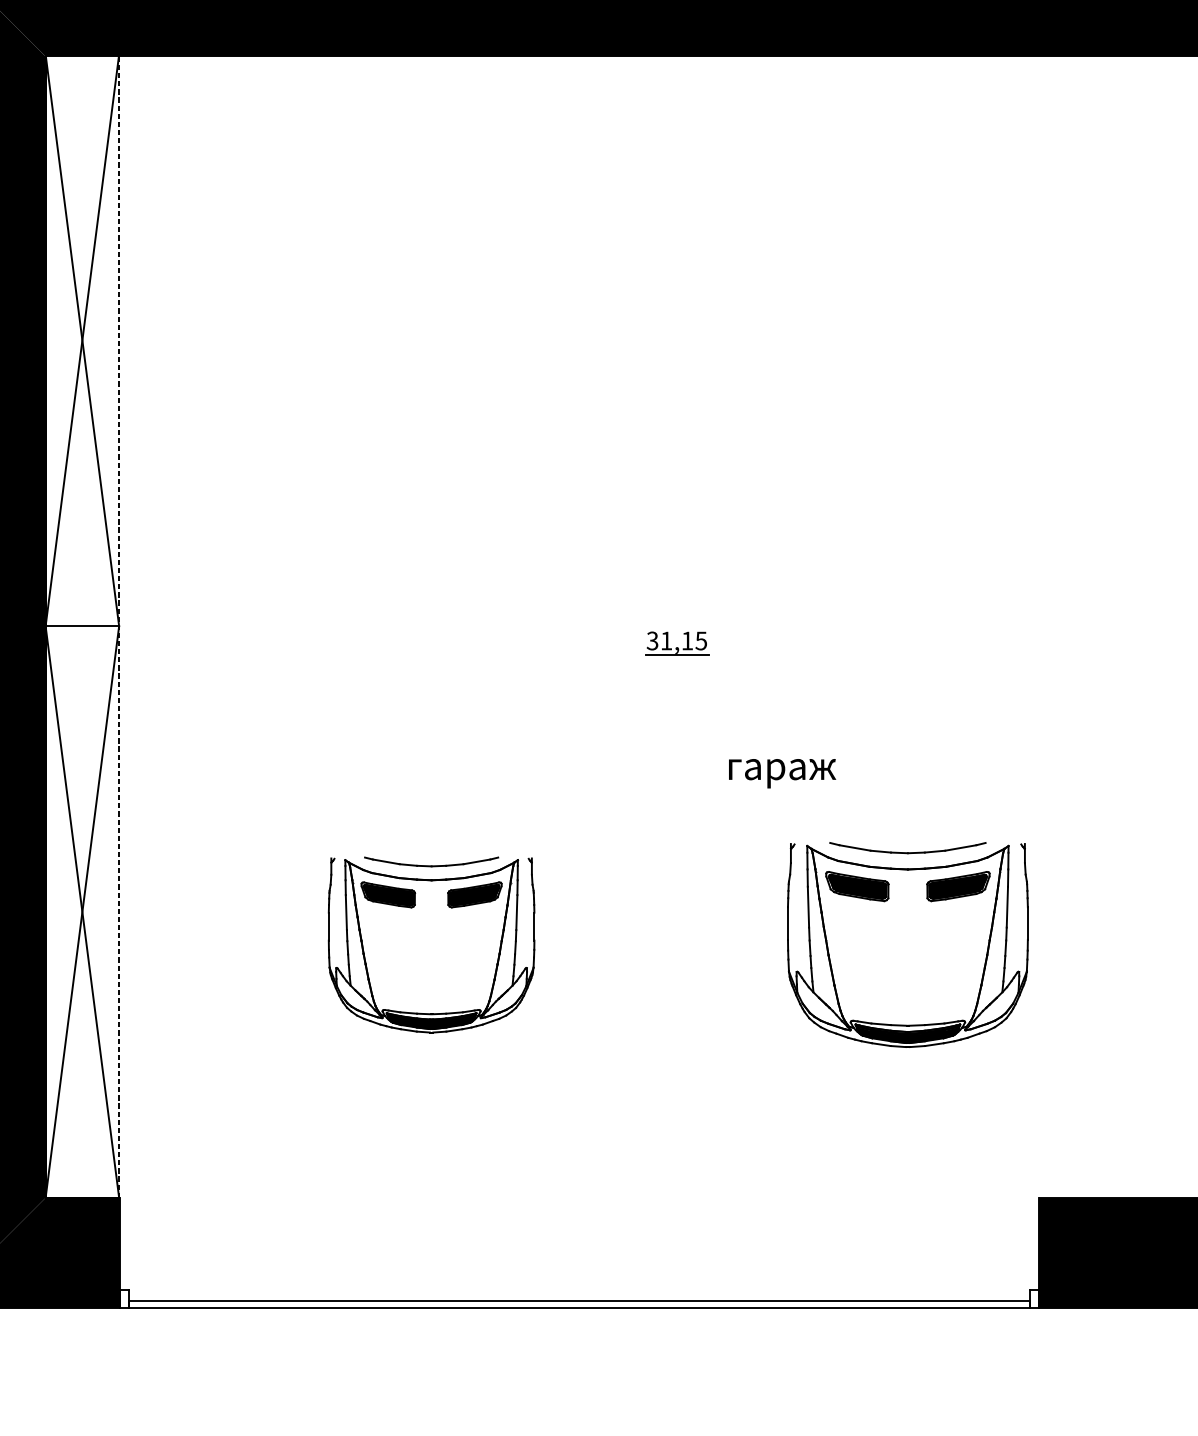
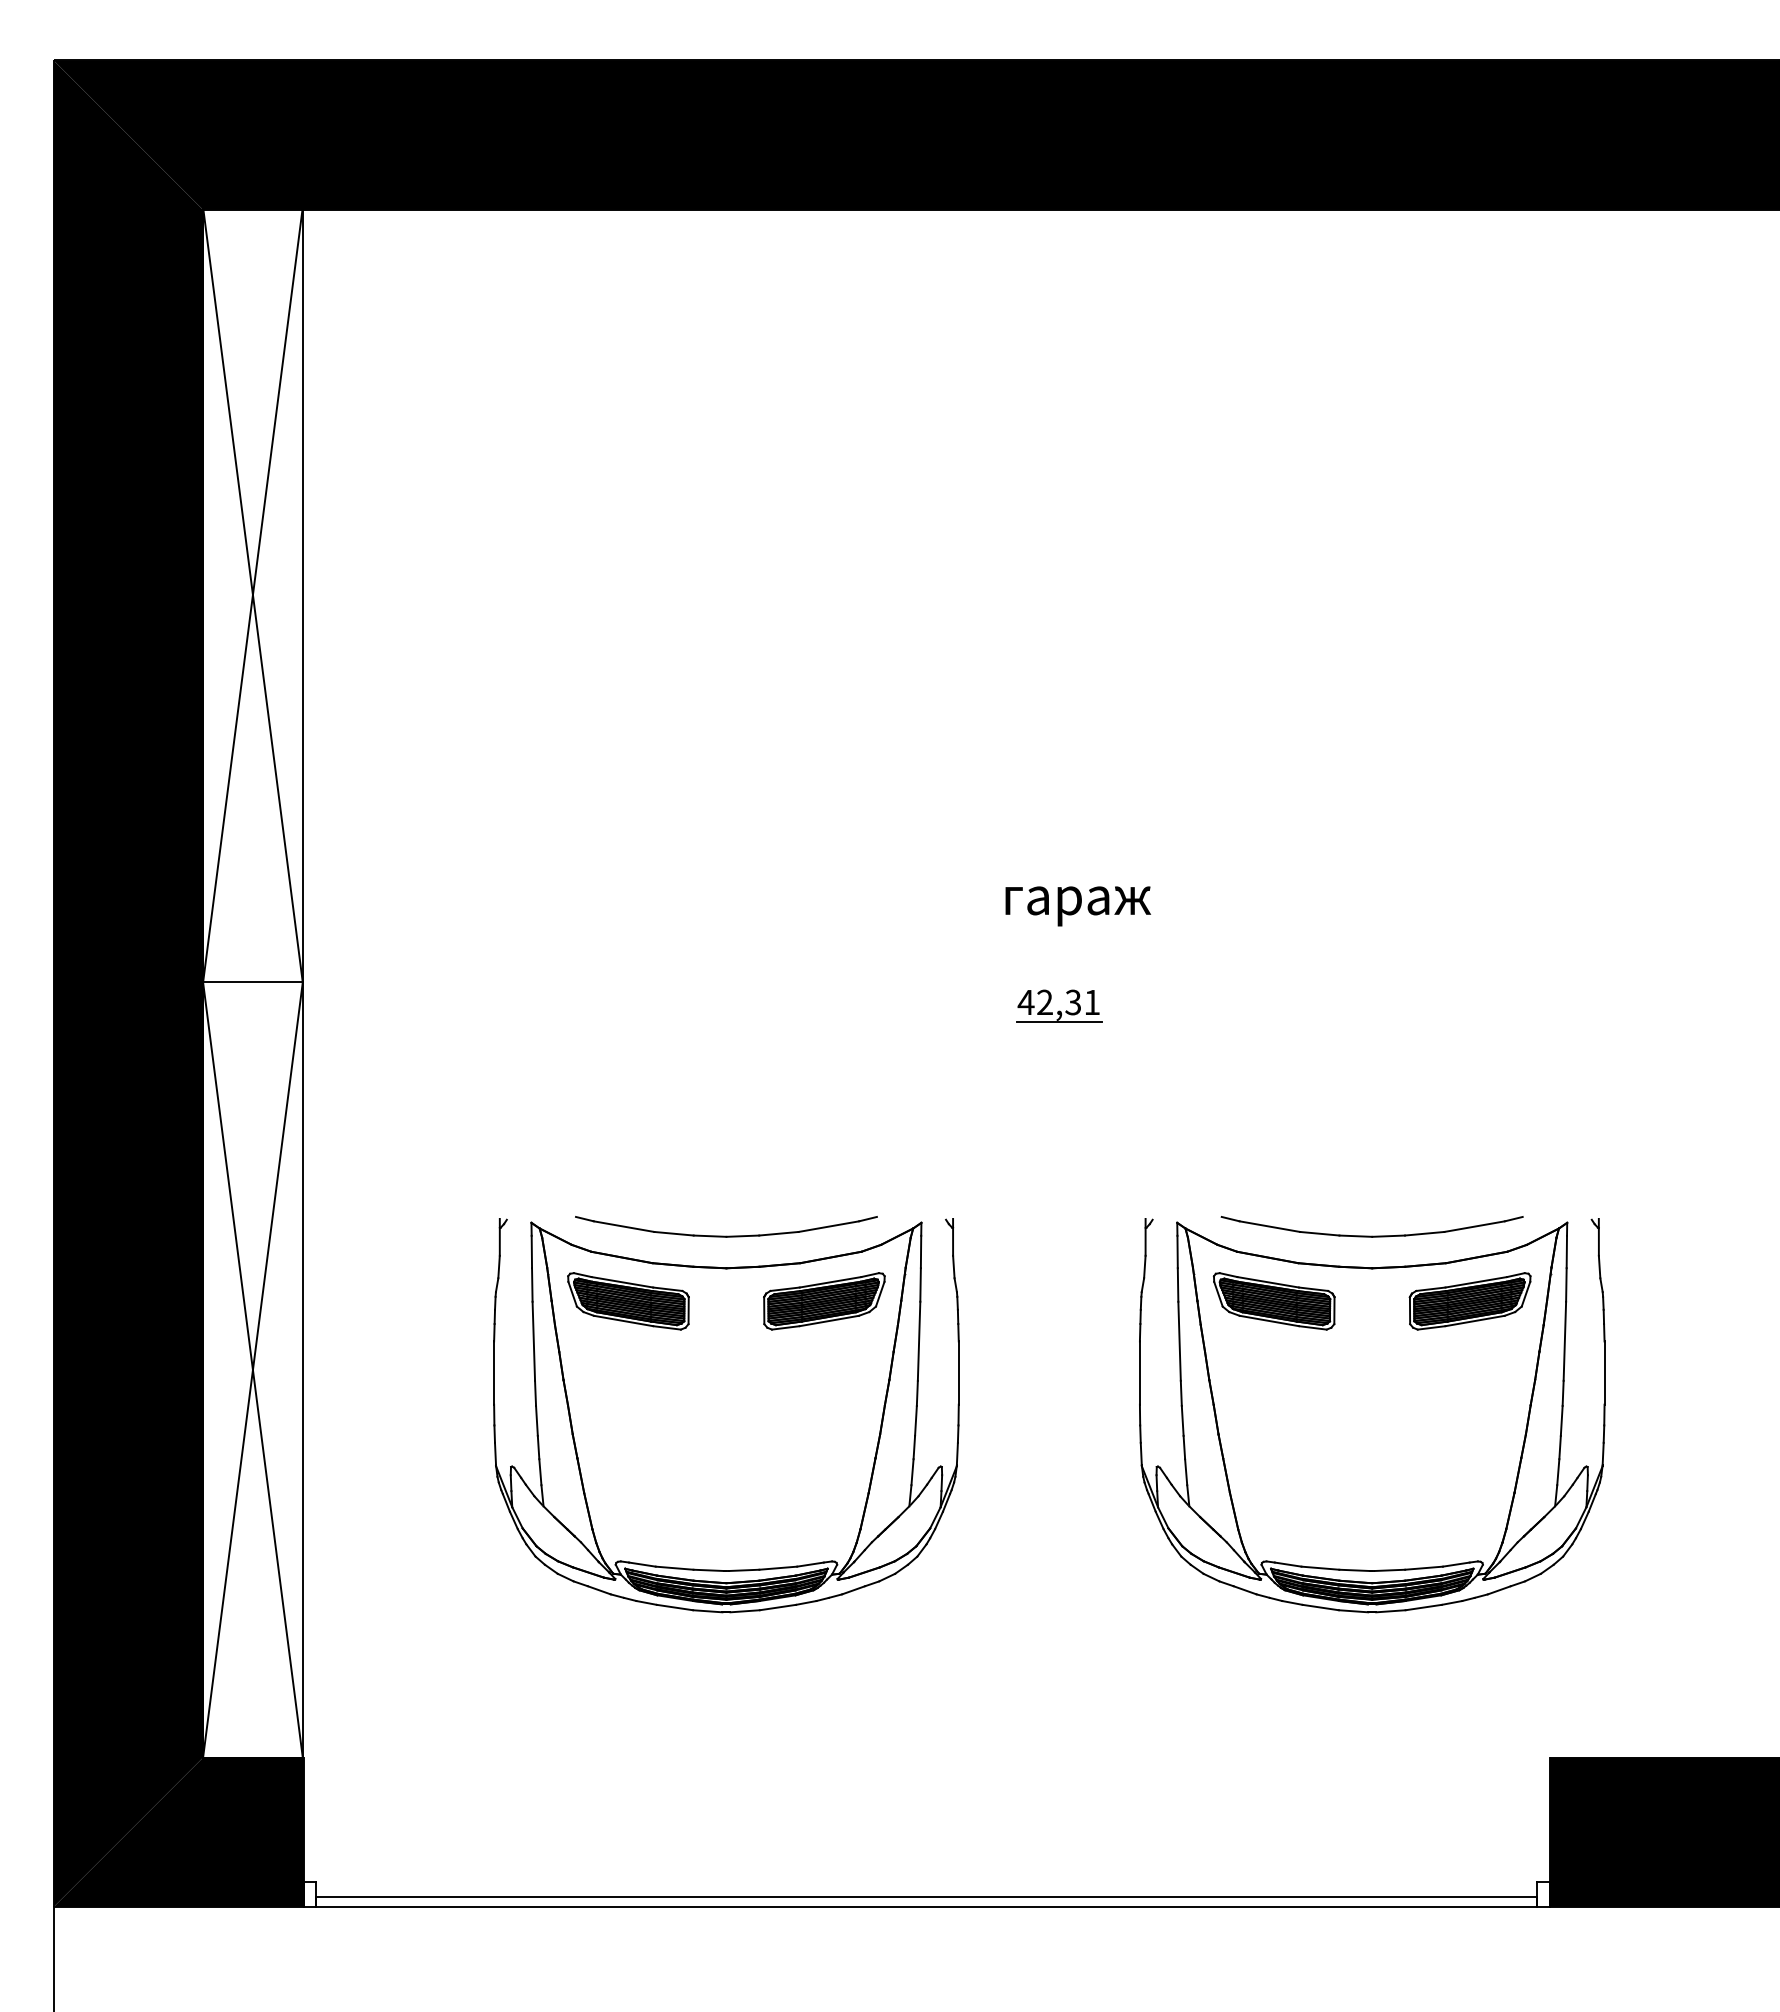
line: (118, 625) -> (302, 981), dashed -> solid
text: (676, 641) -> (1058, 1002), 31,15 -> 42,31
text: (781, 773) -> (1077, 906), moved
part: (431, 944) -> (726, 1414), size x1.67
part: (908, 944) -> (1372, 1414), size x1.43

